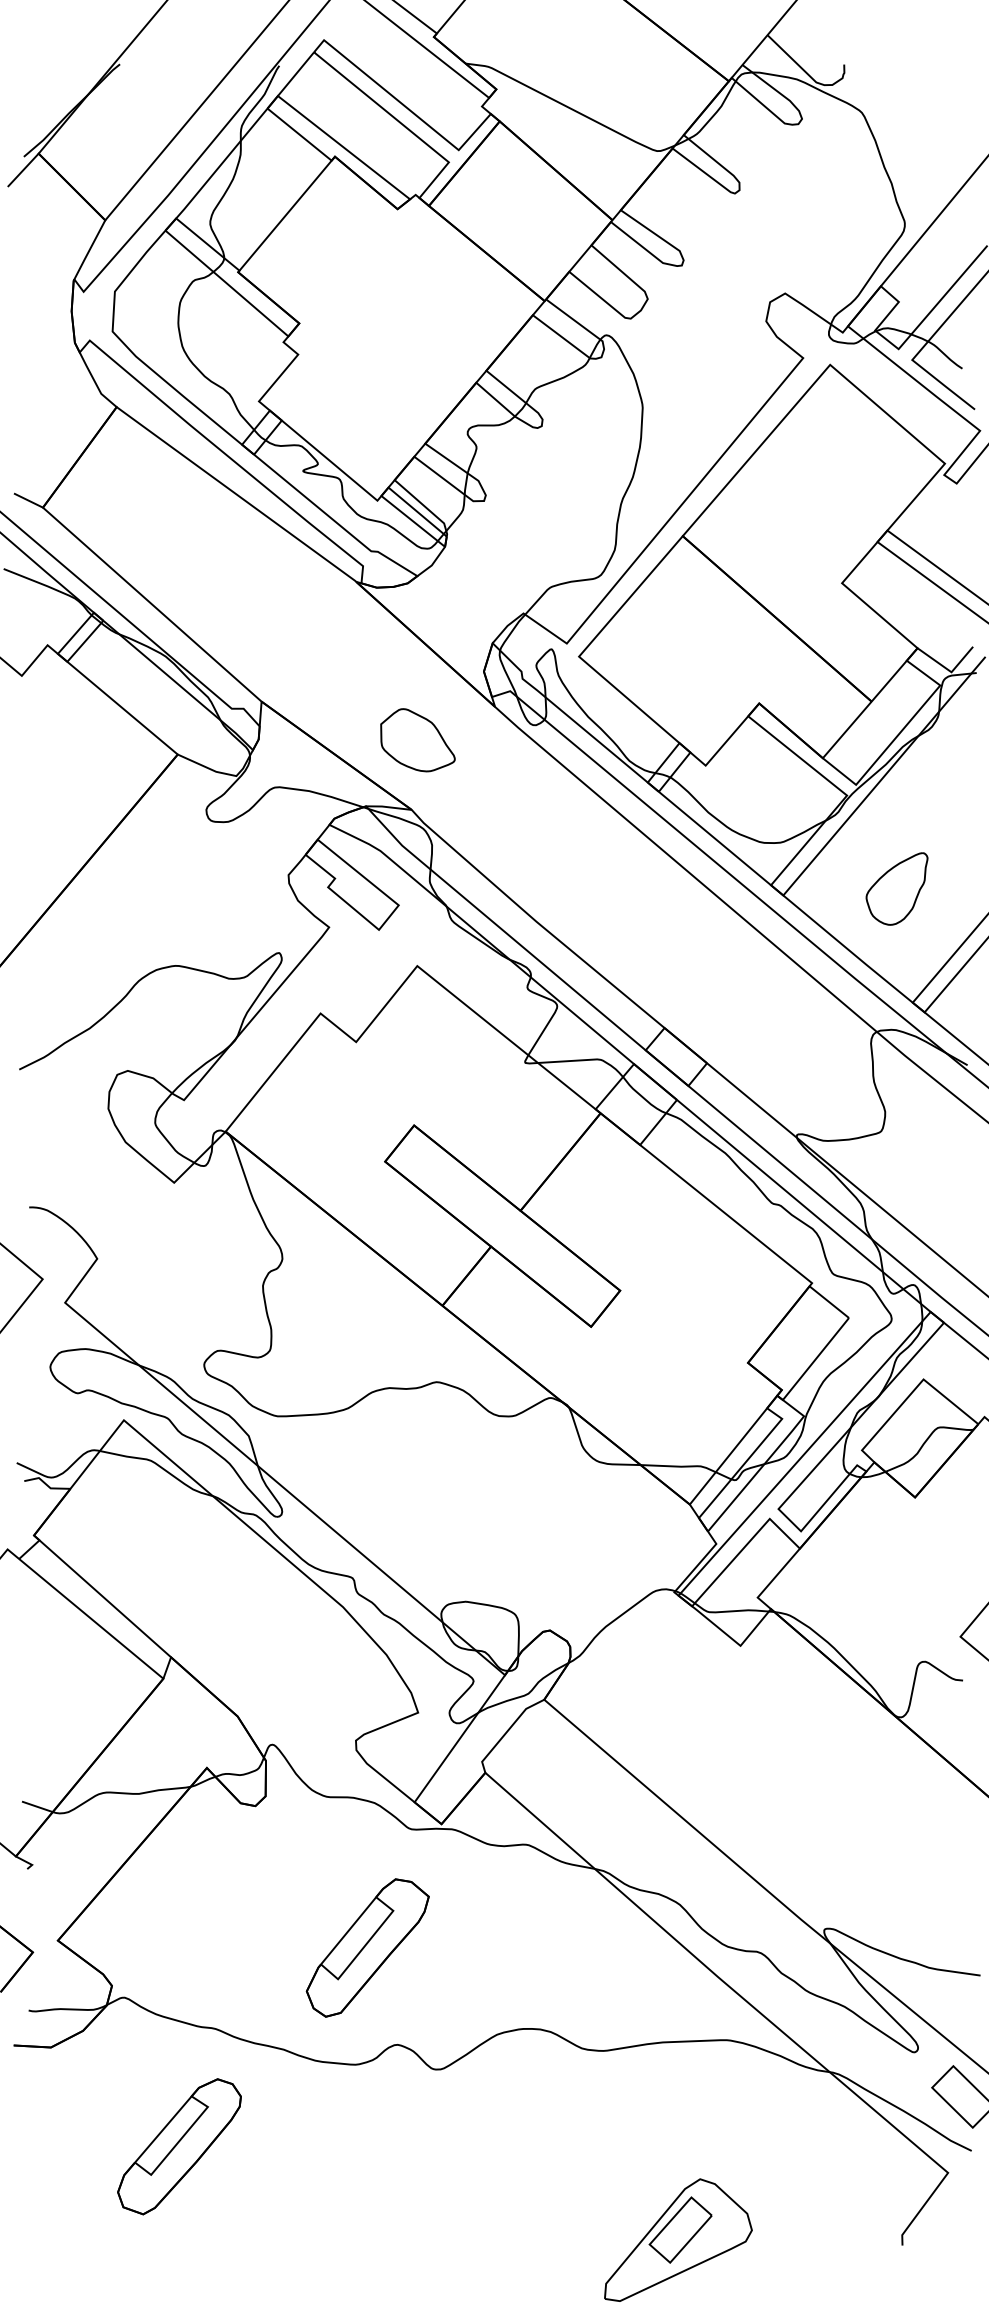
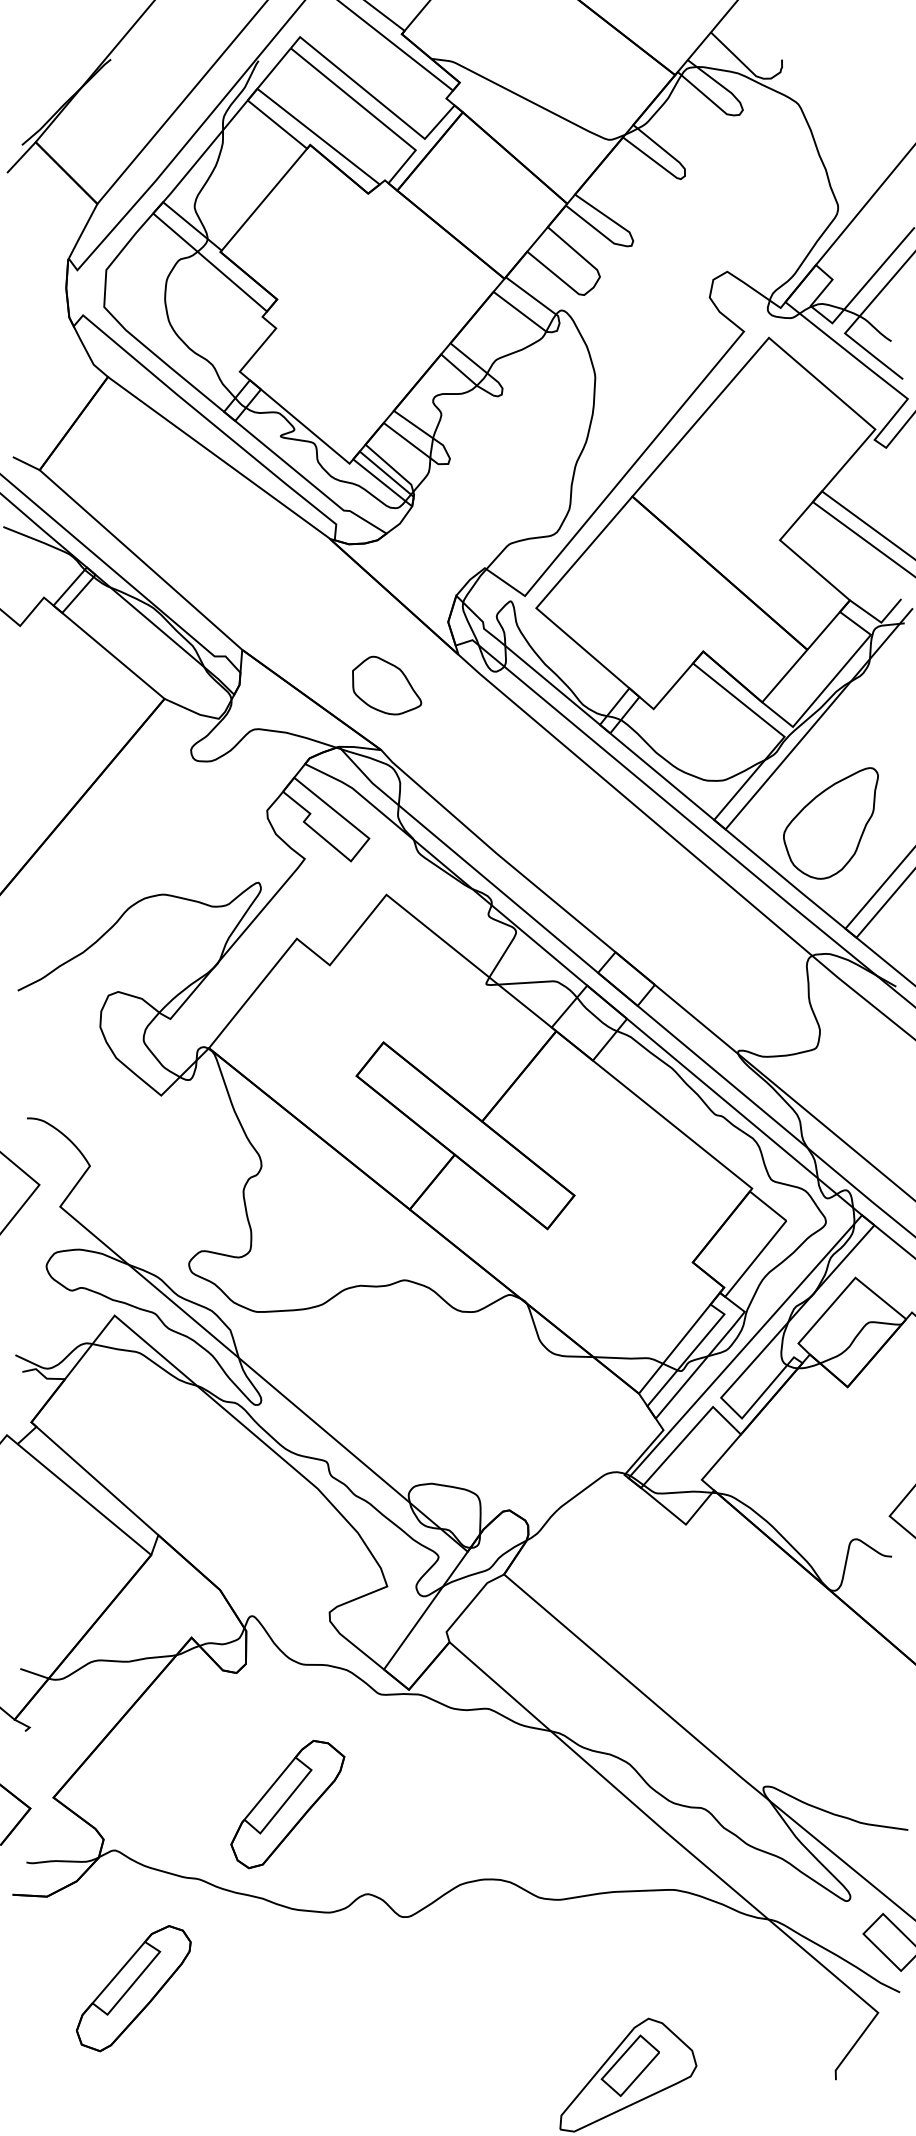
part: (896, 888) -> (830, 822), size x1.67
part: (367, 1947) -> (287, 1804), moved
part: (179, 2146) -> (133, 1988), moved

